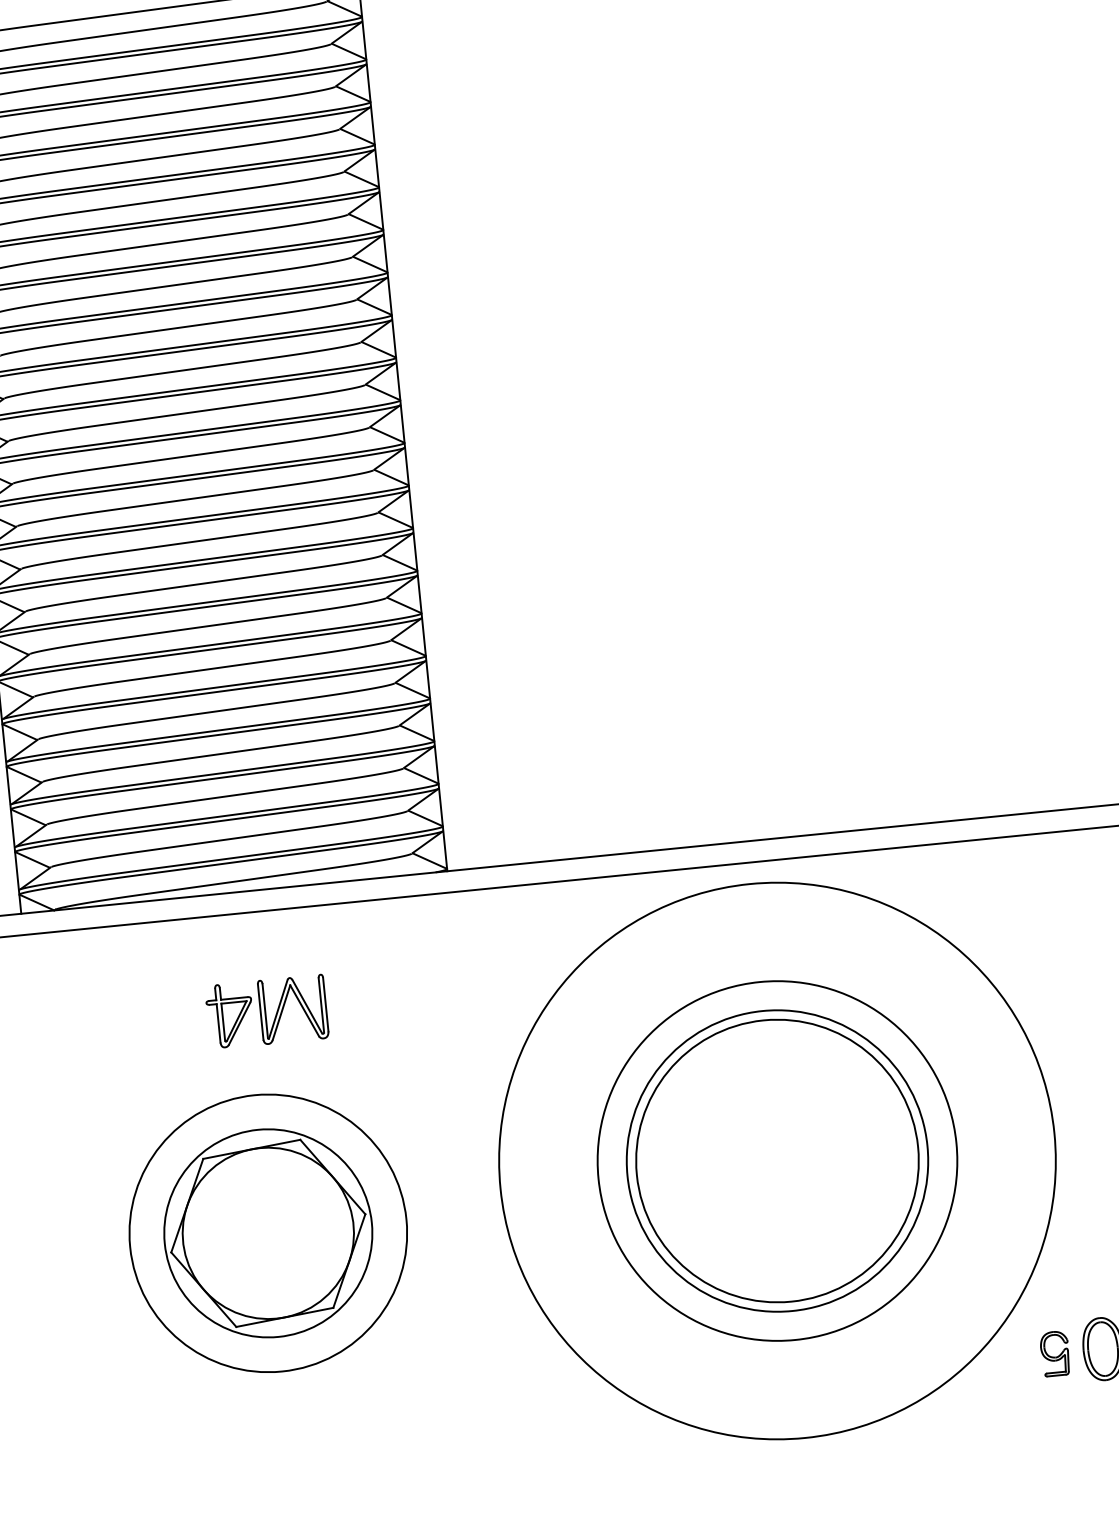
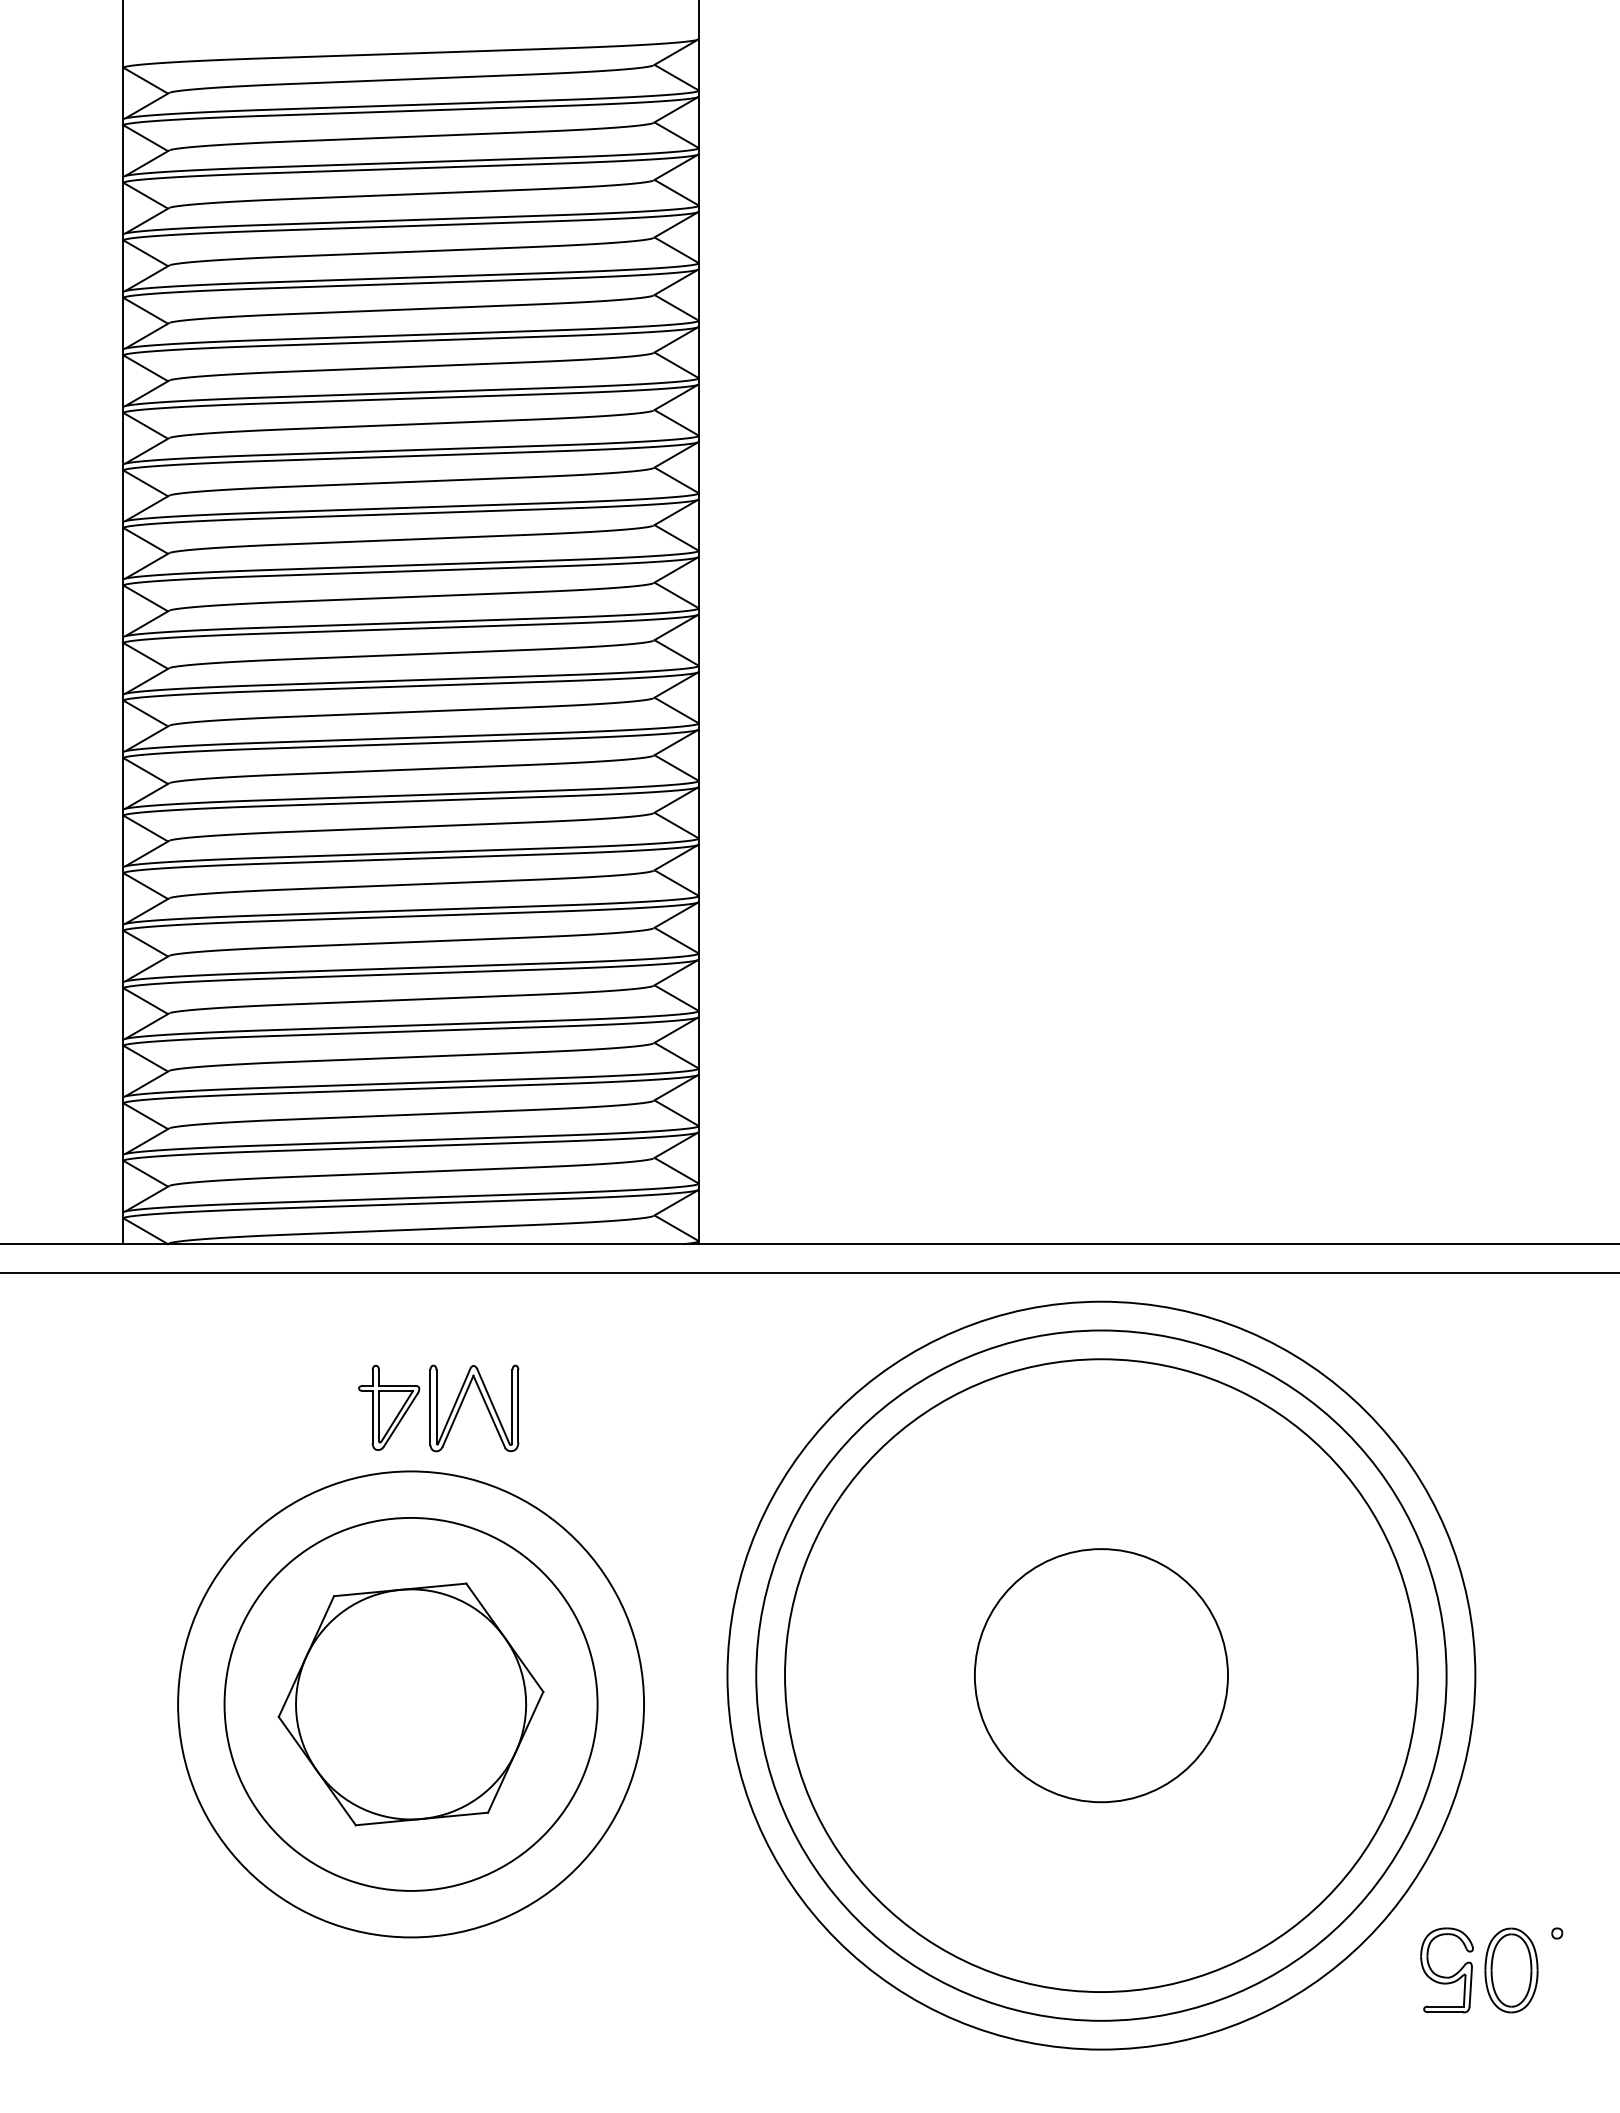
circle: (776, 1160) -> (1100, 1675), size x0.62
circle: (777, 1160) -> (1101, 1675), size x1.43
circle: (777, 1160) -> (1101, 1675), size x1.67
circle: (268, 1233) -> (411, 1704), size x1.67
part: (1054, 1353) -> (1446, 1970), size x1.43

